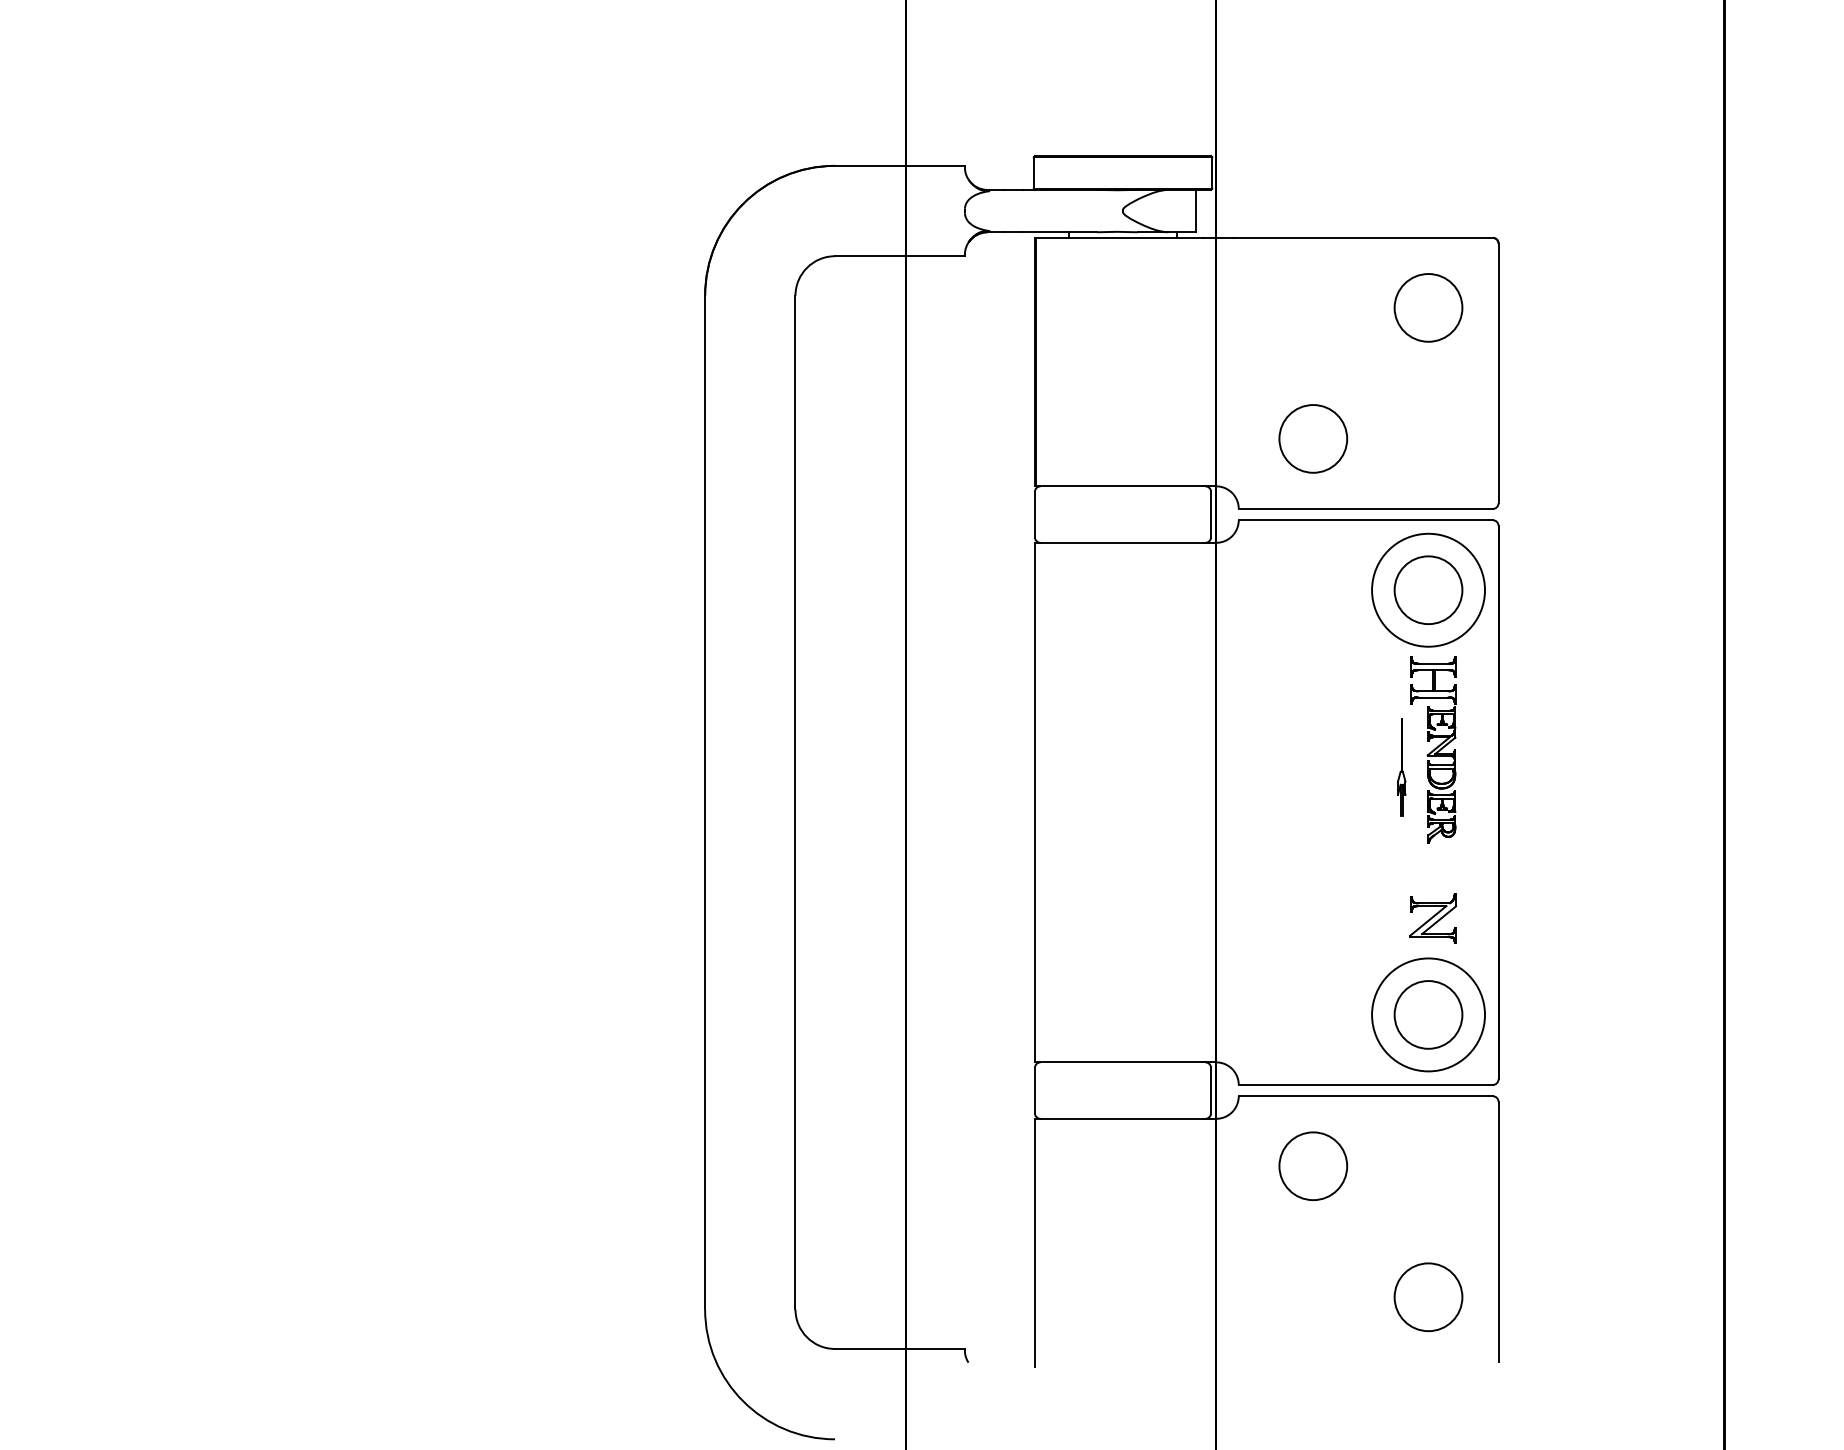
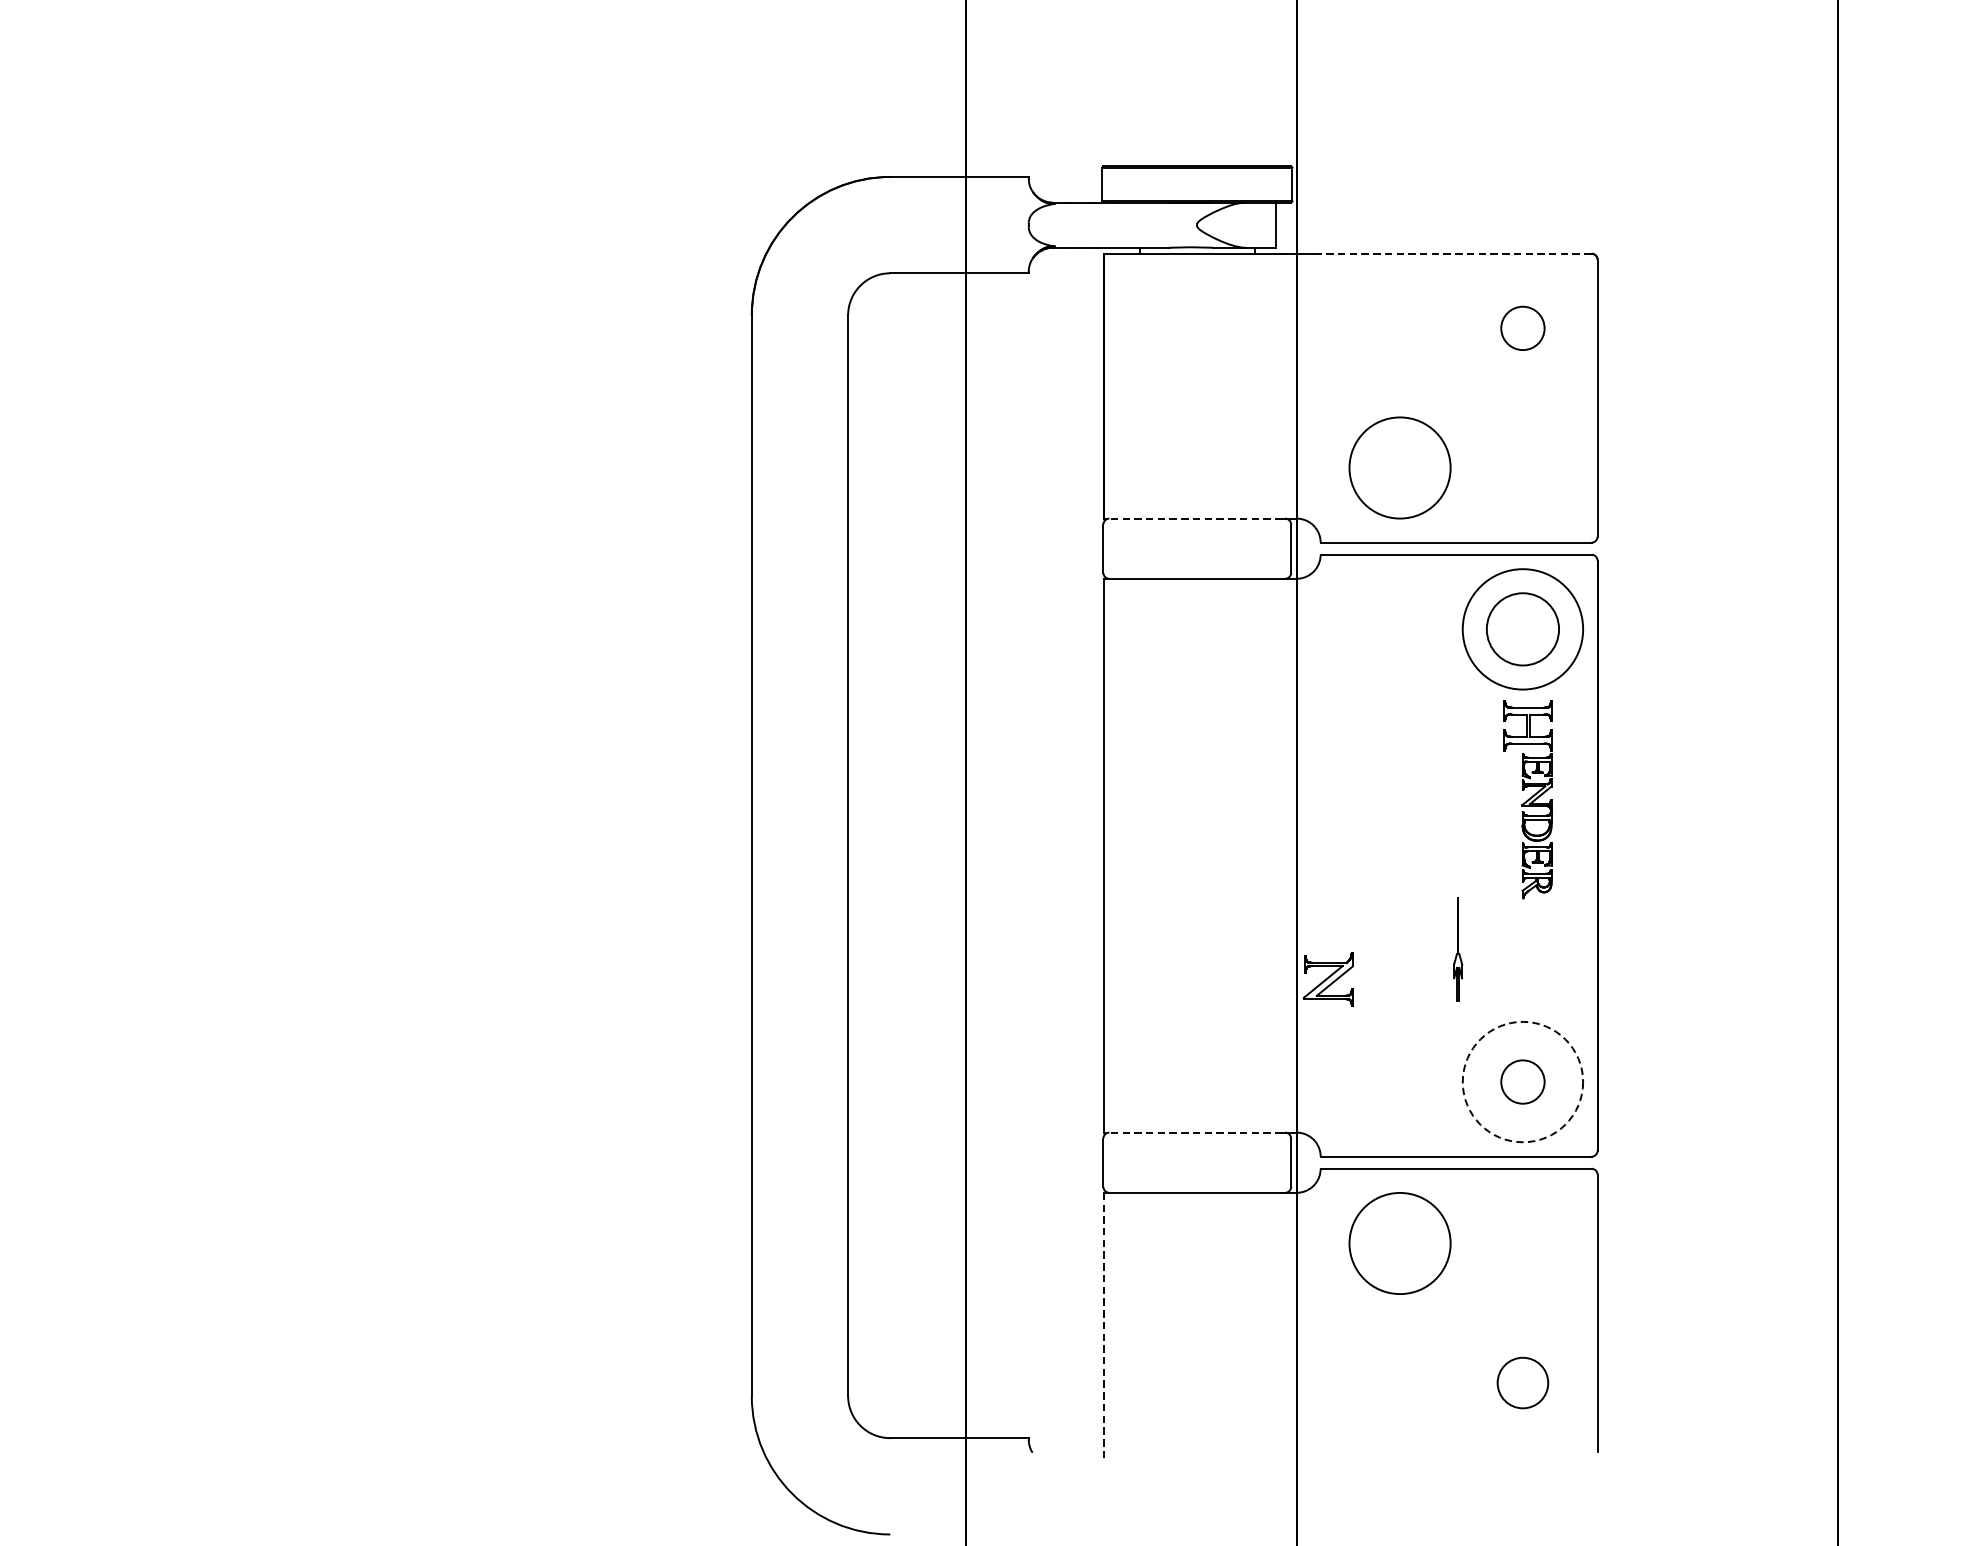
line: (1363, 237) -> (1453, 253), solid -> dashed
circle: (1428, 307) -> (1522, 327), size x0.6
circle: (1313, 438) -> (1400, 467), size x1.4
line: (1119, 486) -> (1193, 518), solid -> dashed
part: (1401, 767) -> (1457, 949), moved
part: (1432, 918) -> (1327, 979), moved
circle: (1428, 1014) -> (1522, 1081), size x0.6
circle: (1428, 1014) -> (1522, 1081), solid -> dashed
line: (1119, 1062) -> (1193, 1132), solid -> dashed
circle: (1313, 1165) -> (1400, 1242), size x1.4
line: (1035, 1243) -> (1103, 1325), solid -> dashed
circle: (1428, 1297) -> (1522, 1383), size x0.7

